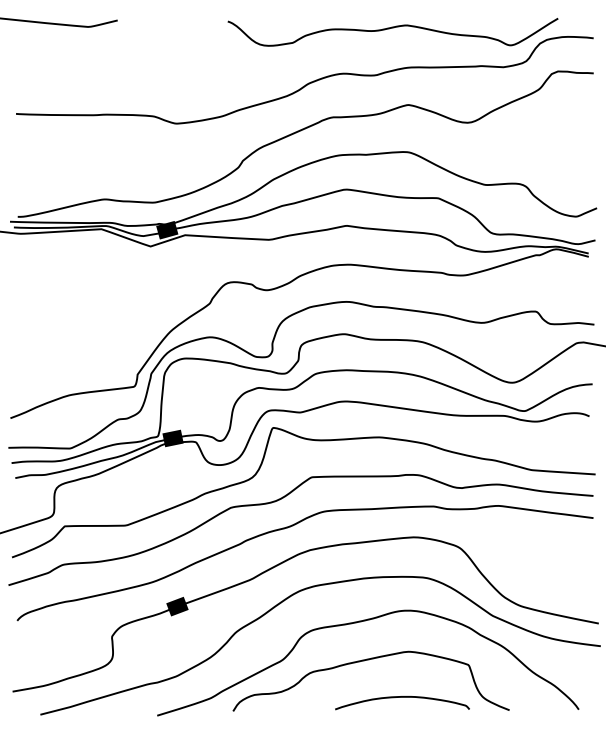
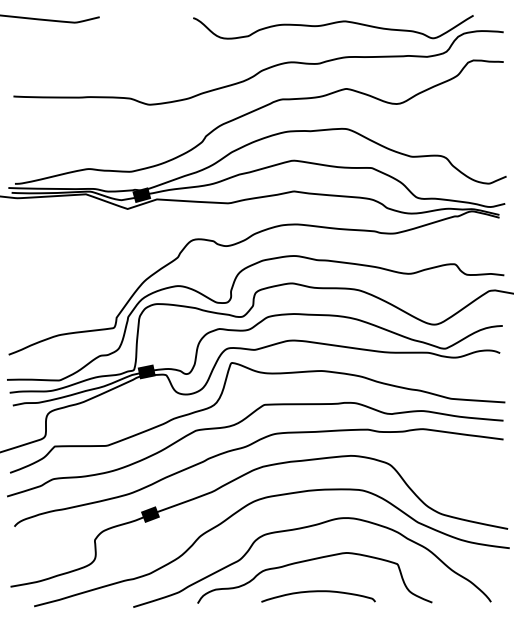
curve: (402, 697) -> (318, 591), moved

